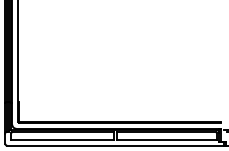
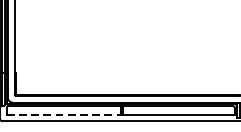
line: (63, 139) -> (64, 114), solid -> dashed

